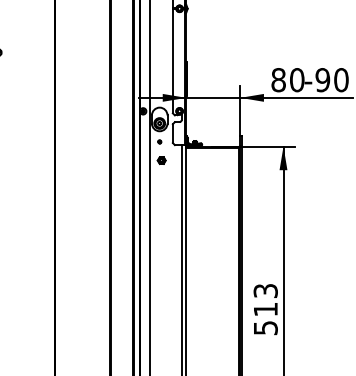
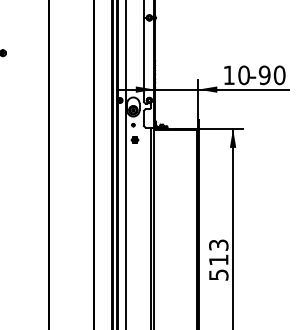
text: (277, 80) -> (228, 75), 80 -> 10

